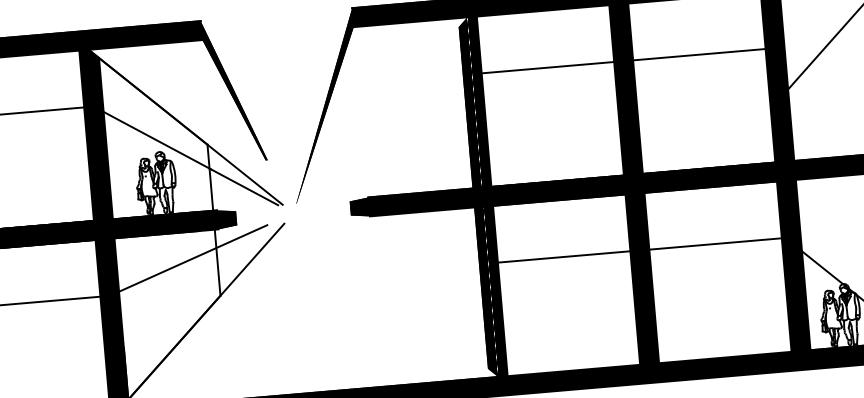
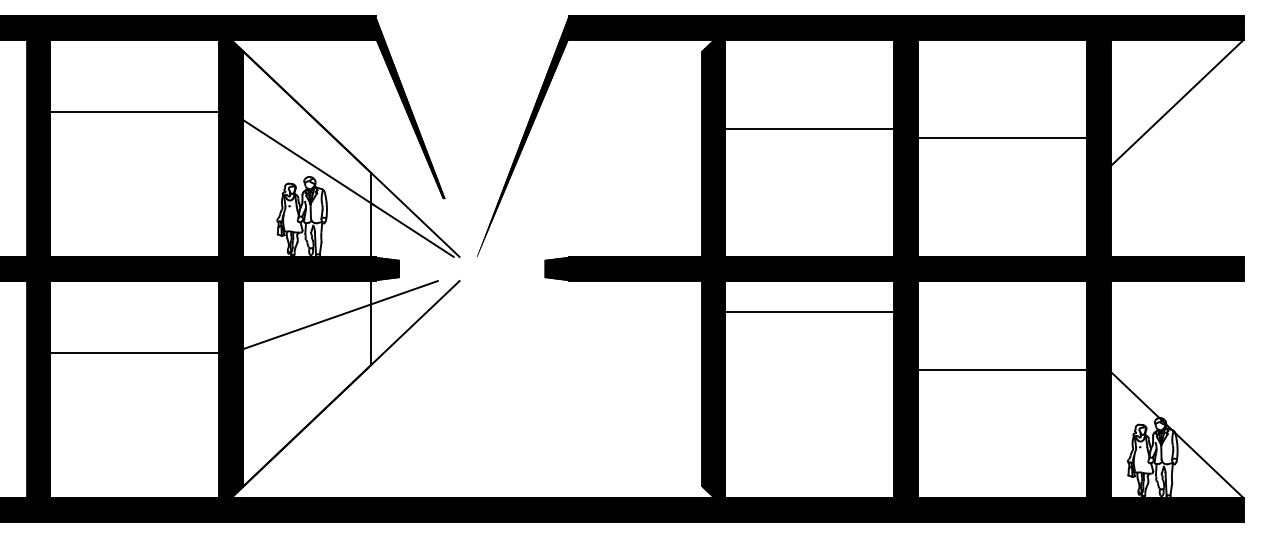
line: (699, 54) -> (1002, 138), moved
line: (547, 67) -> (809, 129), moved
line: (715, 244) -> (1002, 370), moved
line: (564, 257) -> (809, 312), moved

